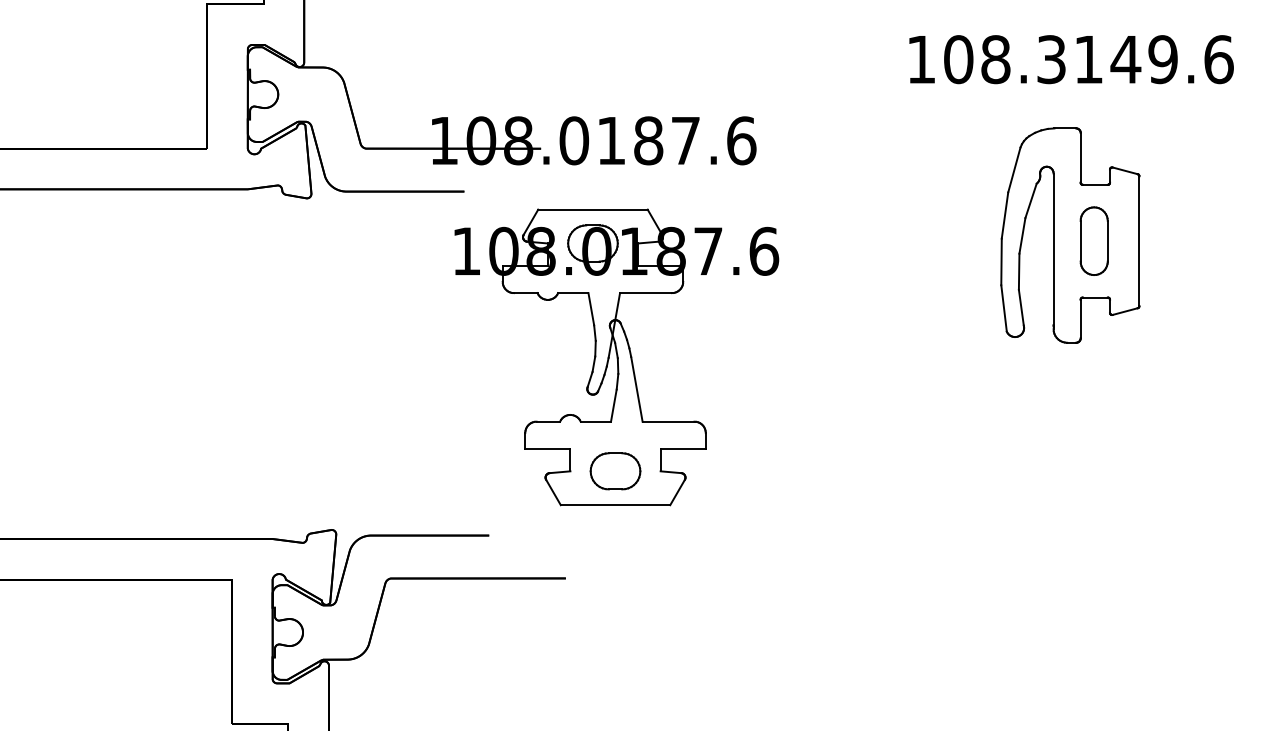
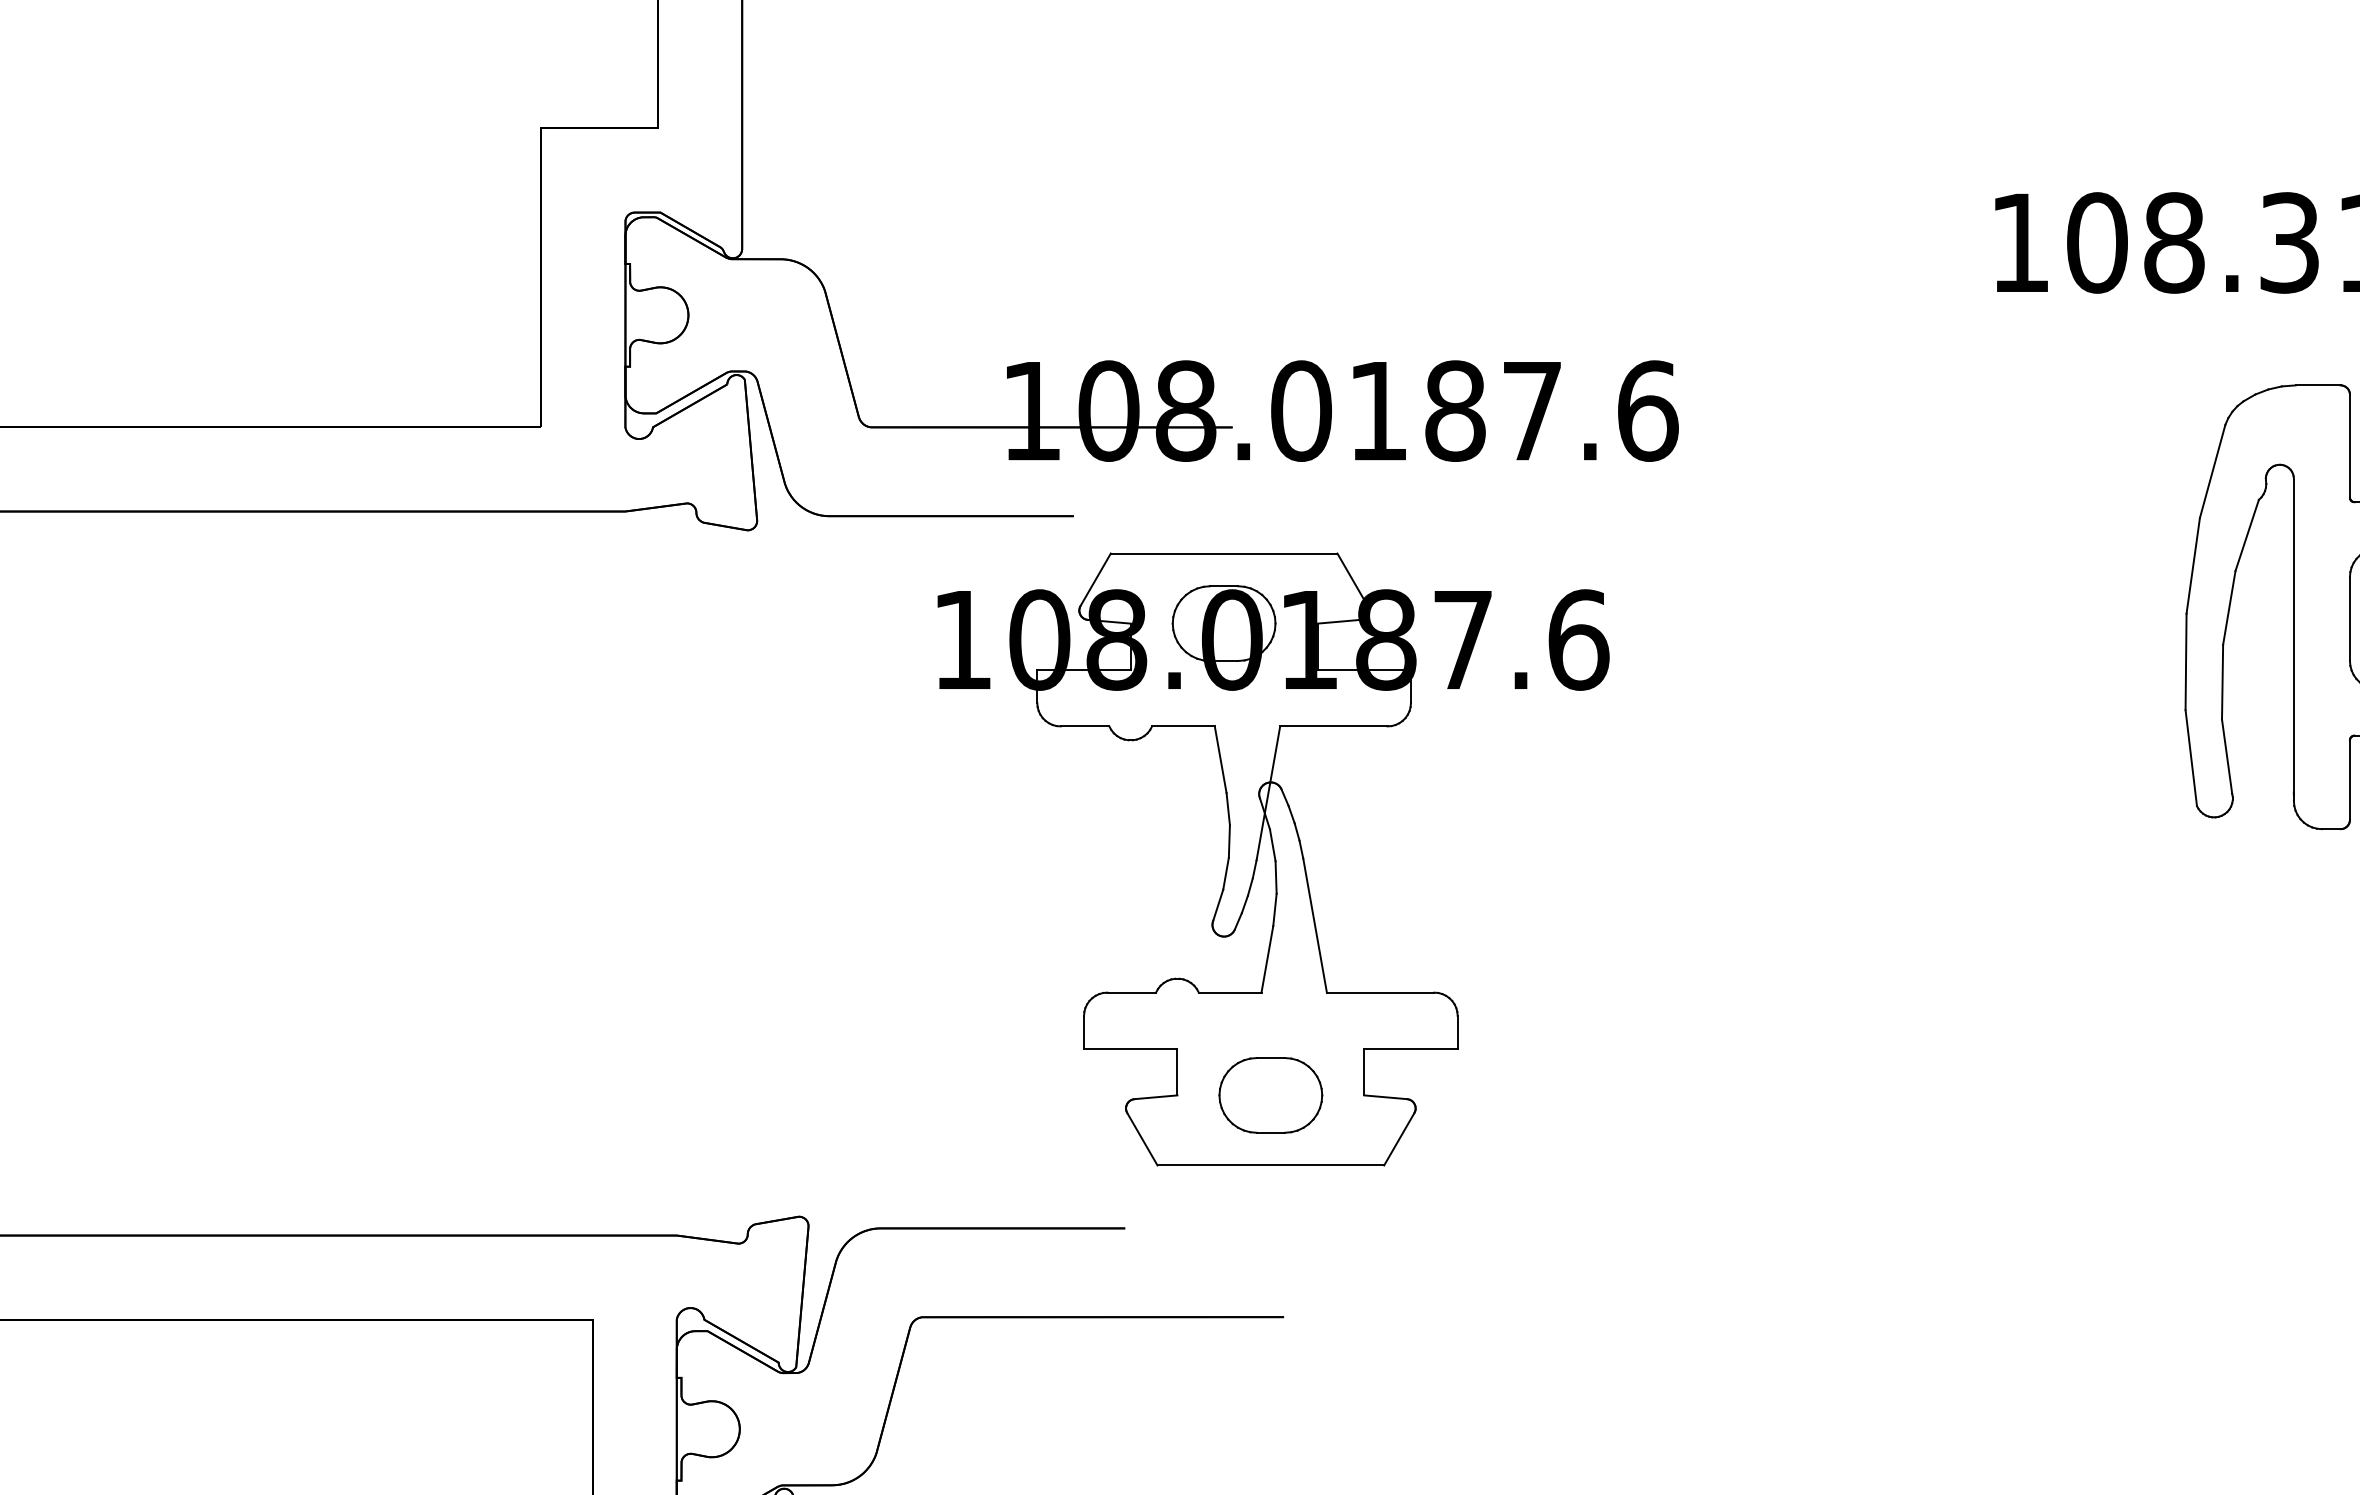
part: (616, 357) -> (1272, 859), moved

